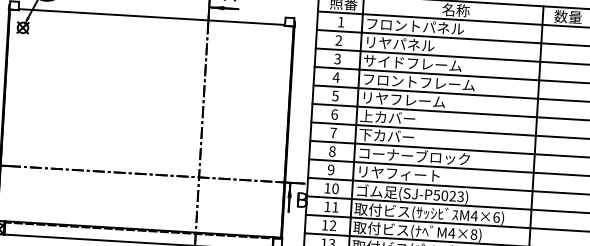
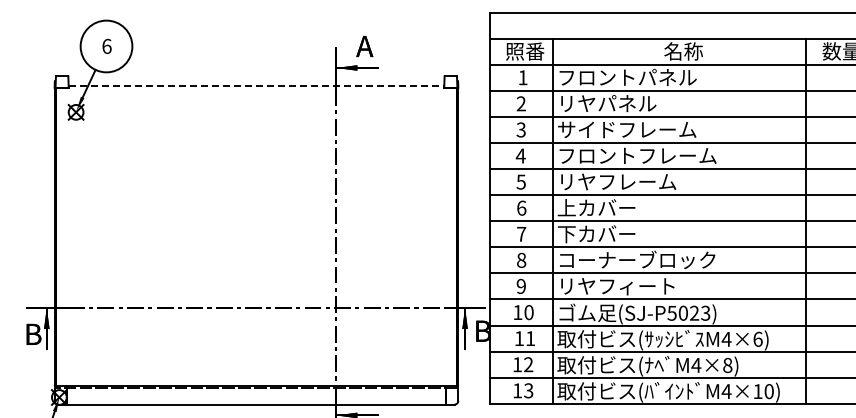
line: (151, 17) -> (256, 86), solid -> dashed

